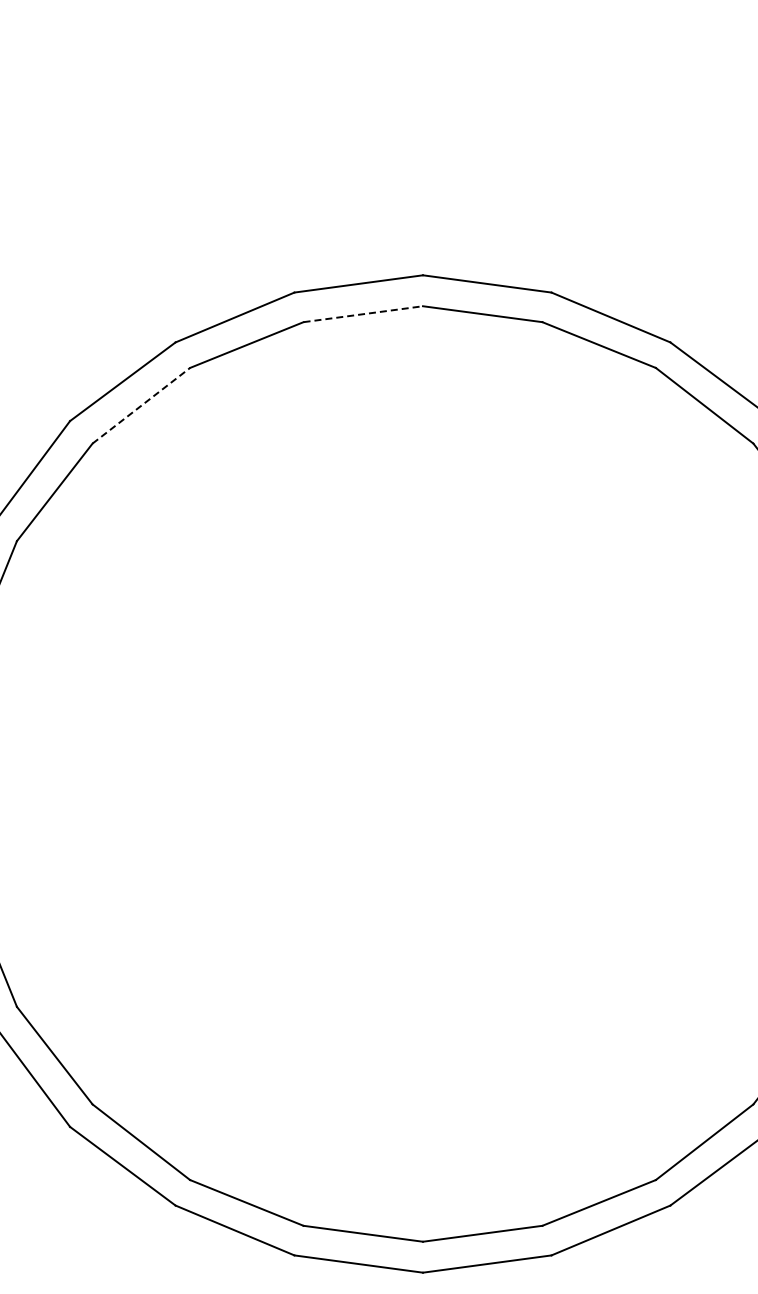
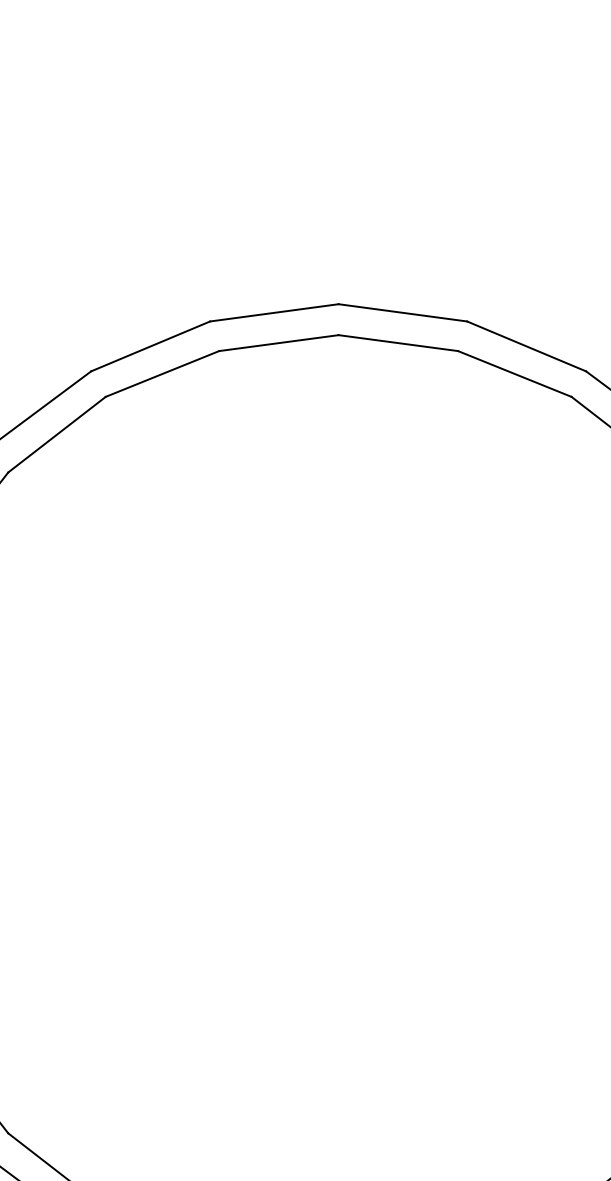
line: (363, 314) -> (279, 343), dashed -> solid
line: (141, 405) -> (57, 434), dashed -> solid

